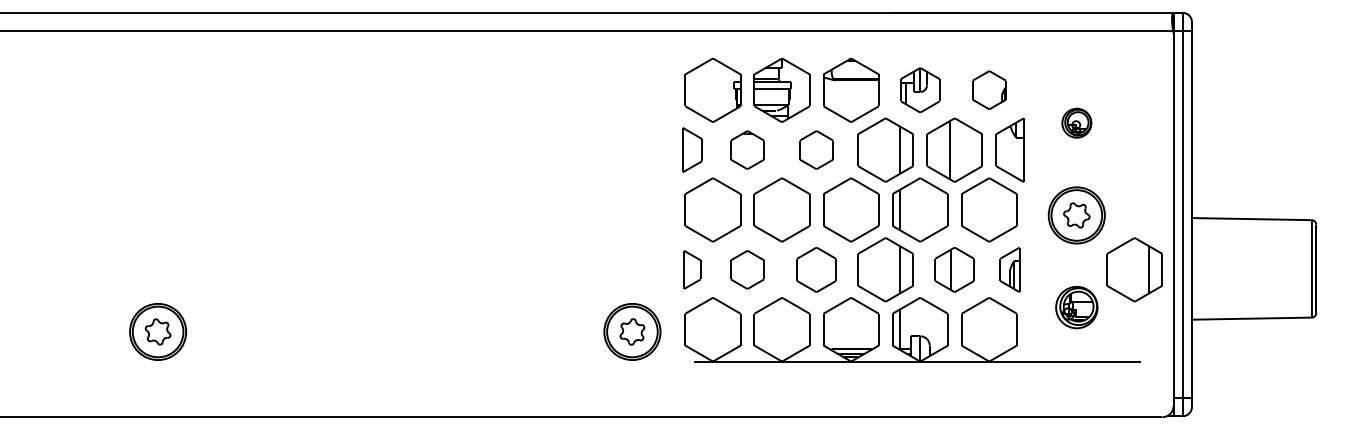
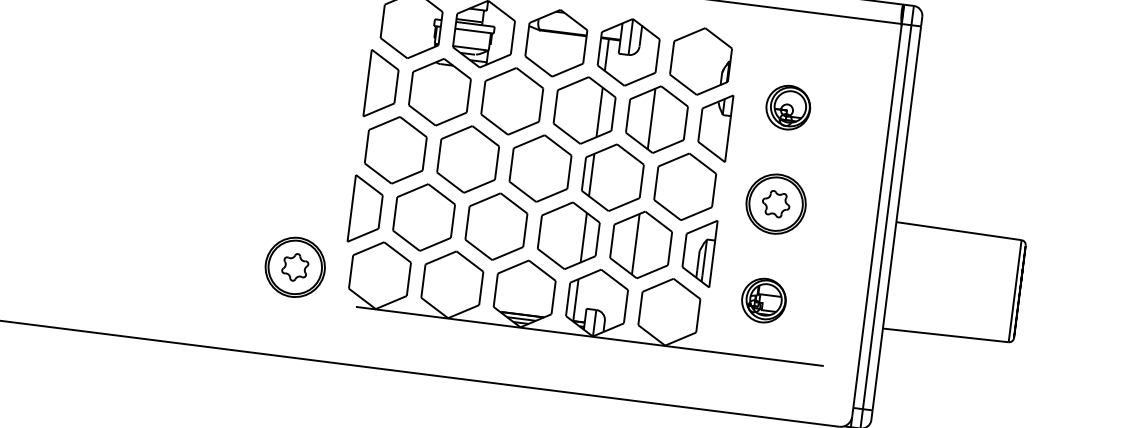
part: (920, 89) -> (629, 51), size x1.43
part: (989, 89) -> (701, 60), size x1.67
part: (1076, 122) -> (788, 106), size x1.43
part: (692, 149) -> (382, 84), size x1.43
part: (747, 149) -> (439, 91), size x1.67
part: (816, 149) -> (512, 100), size x1.67
part: (692, 269) -> (366, 209), size x1.67
part: (747, 269) -> (424, 217), size x1.67
part: (816, 269) -> (496, 226), size x1.43
part: (954, 269) -> (640, 244), size x1.43
part: (1009, 269) -> (698, 251), size x1.43
part: (1134, 269) -> (829, 268), removed

